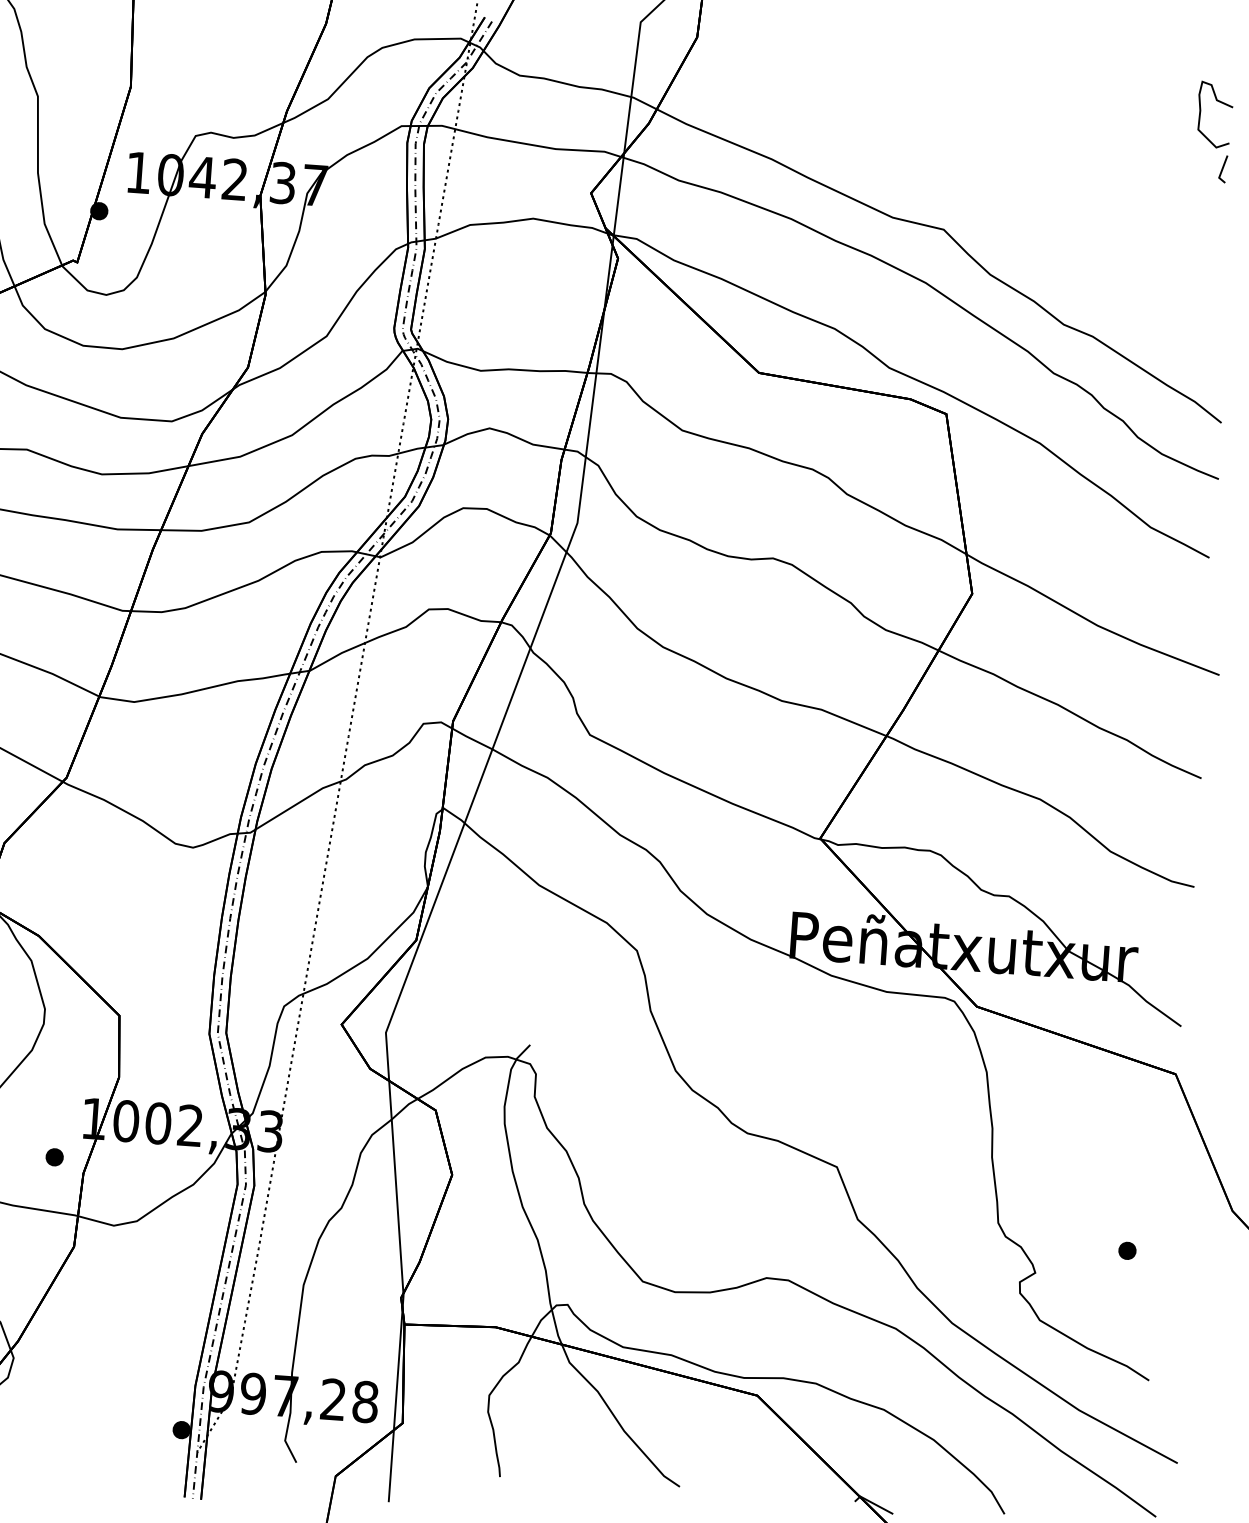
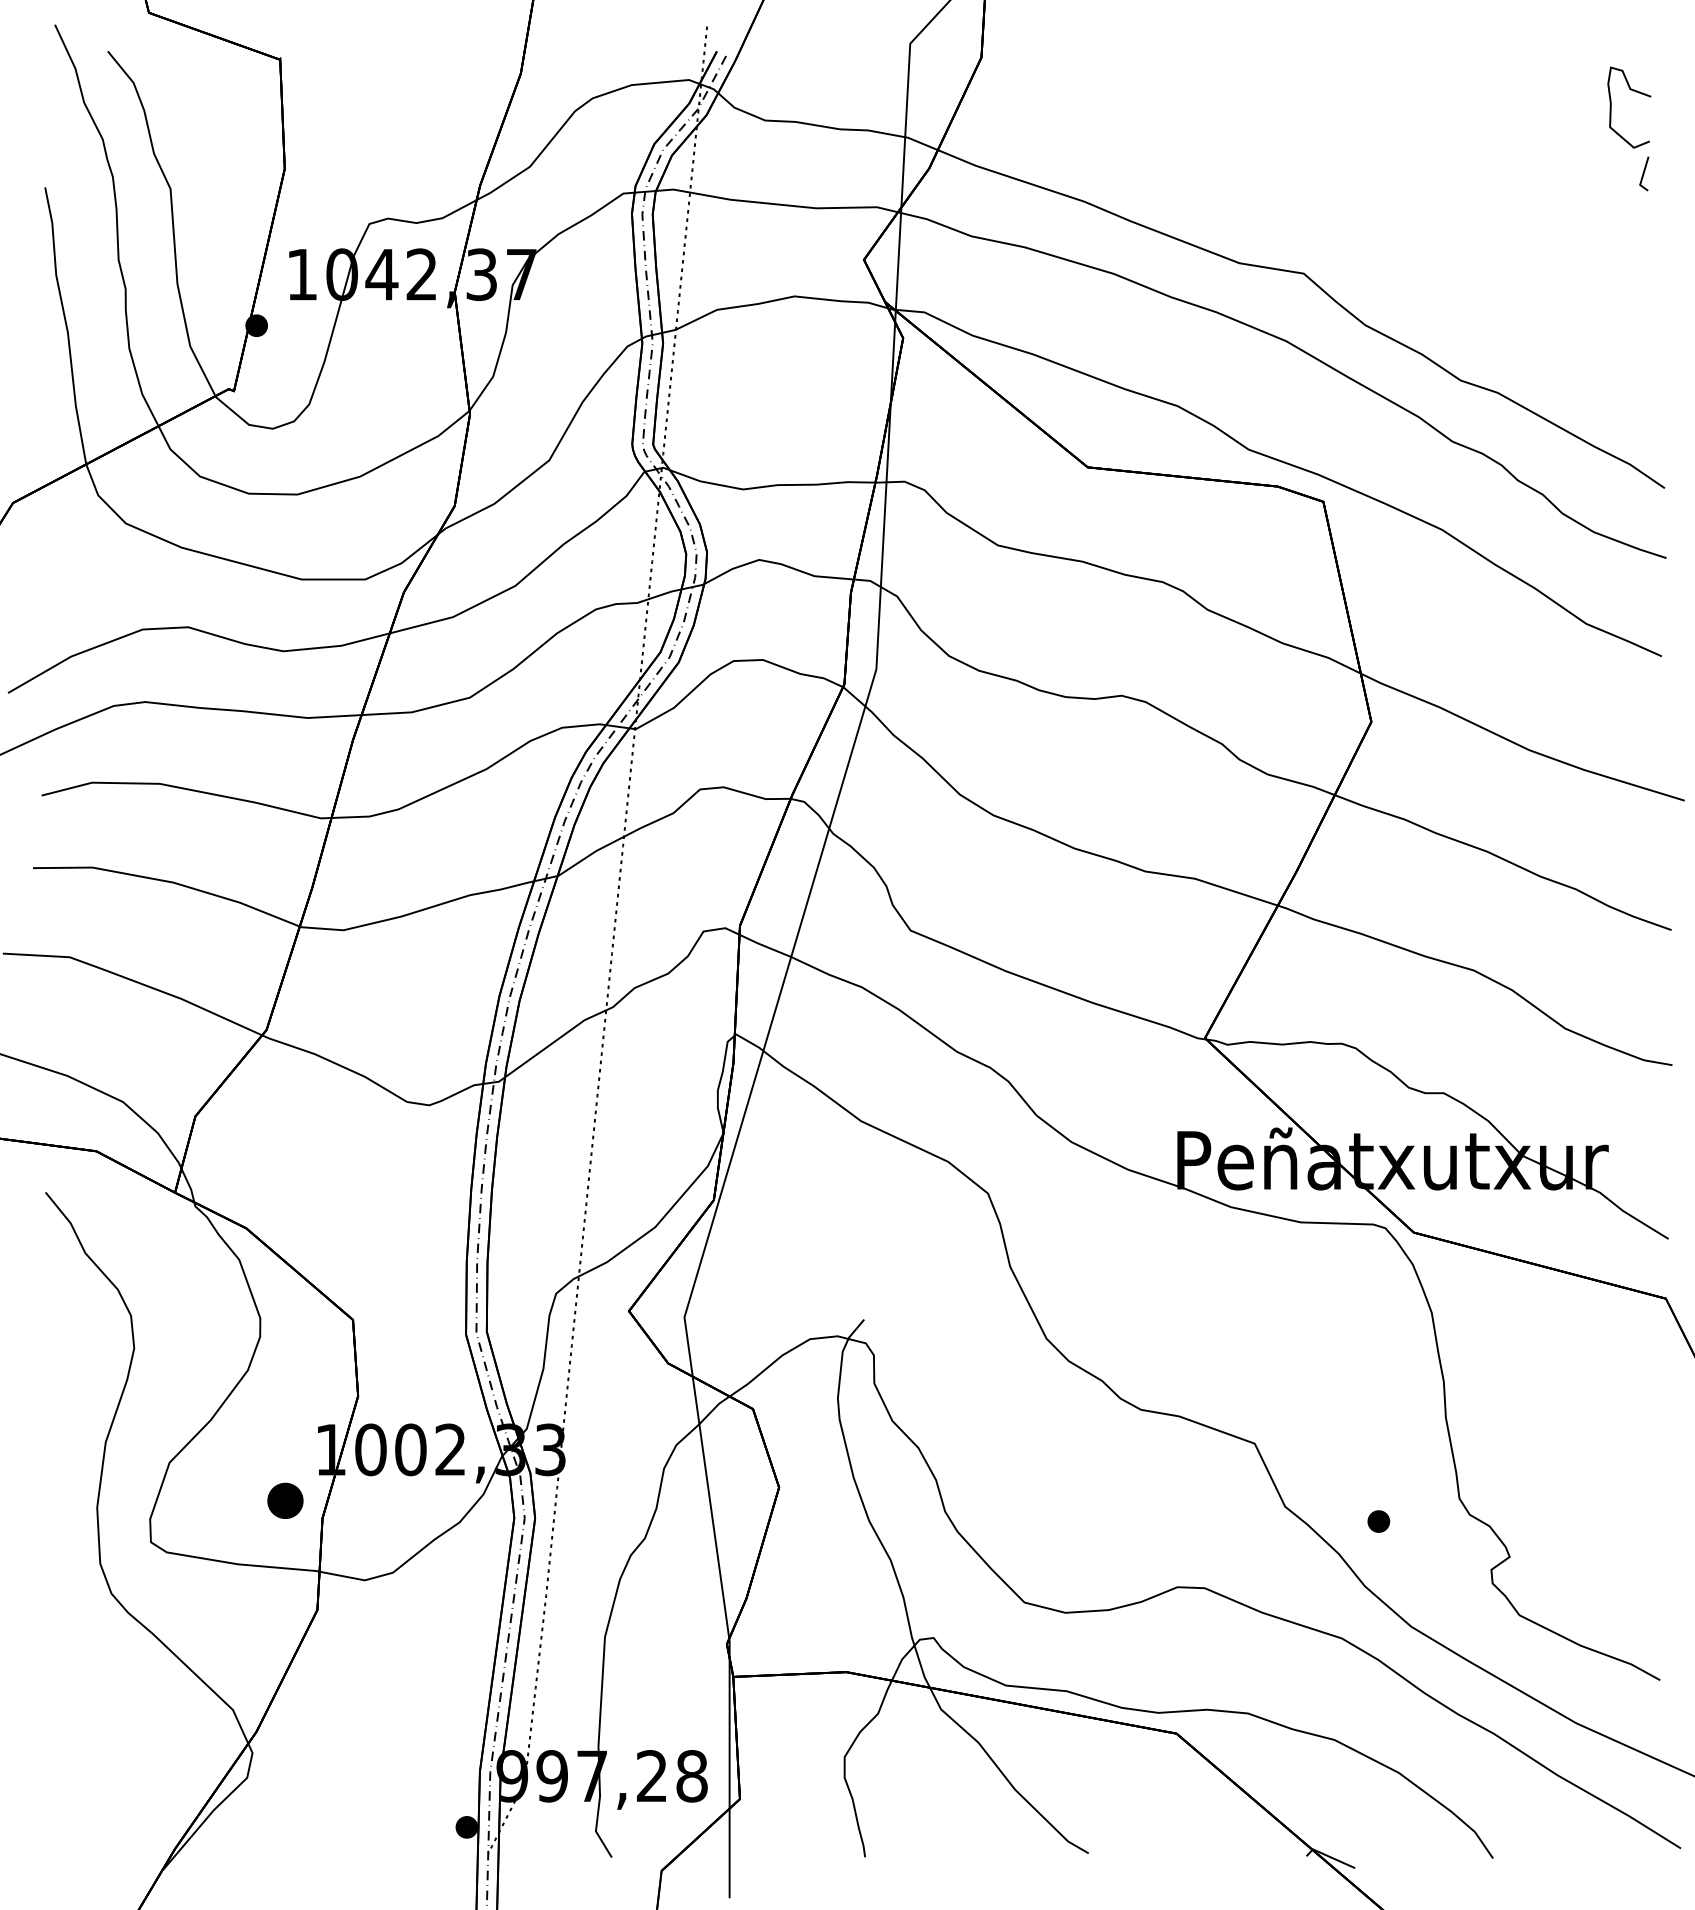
part: (54, 1156) -> (285, 1500), size x1.6
part: (1127, 1250) -> (1378, 1521), moved

